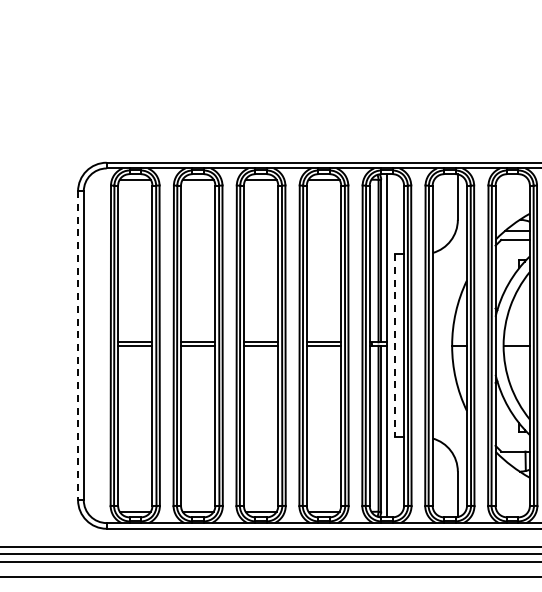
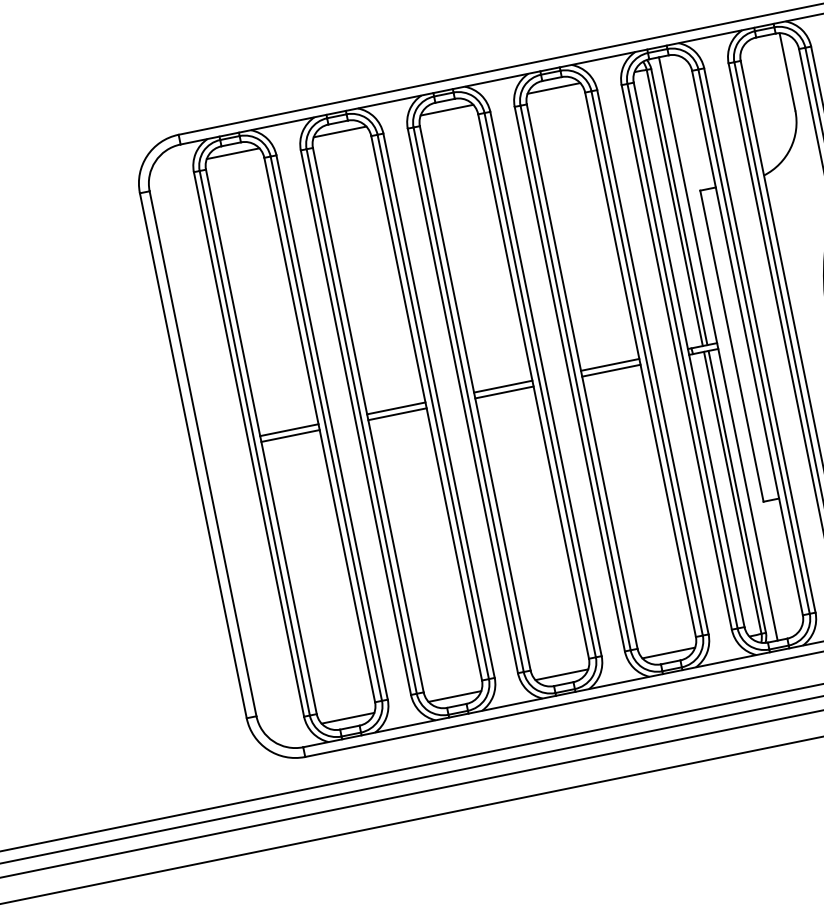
line: (394, 345) -> (731, 345), dashed -> solid
line: (78, 346) -> (194, 456), dashed -> solid

